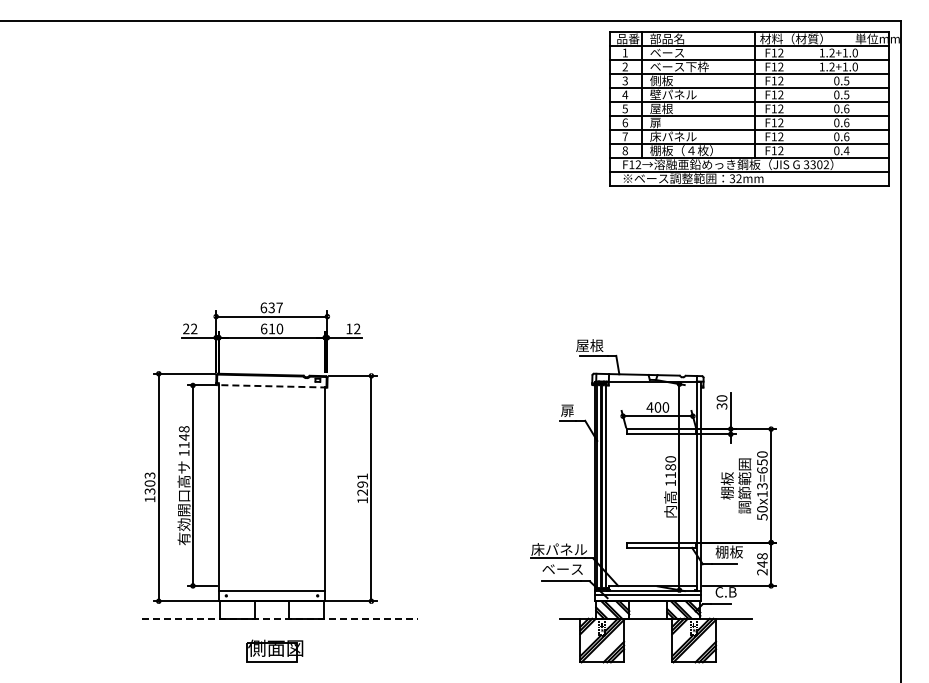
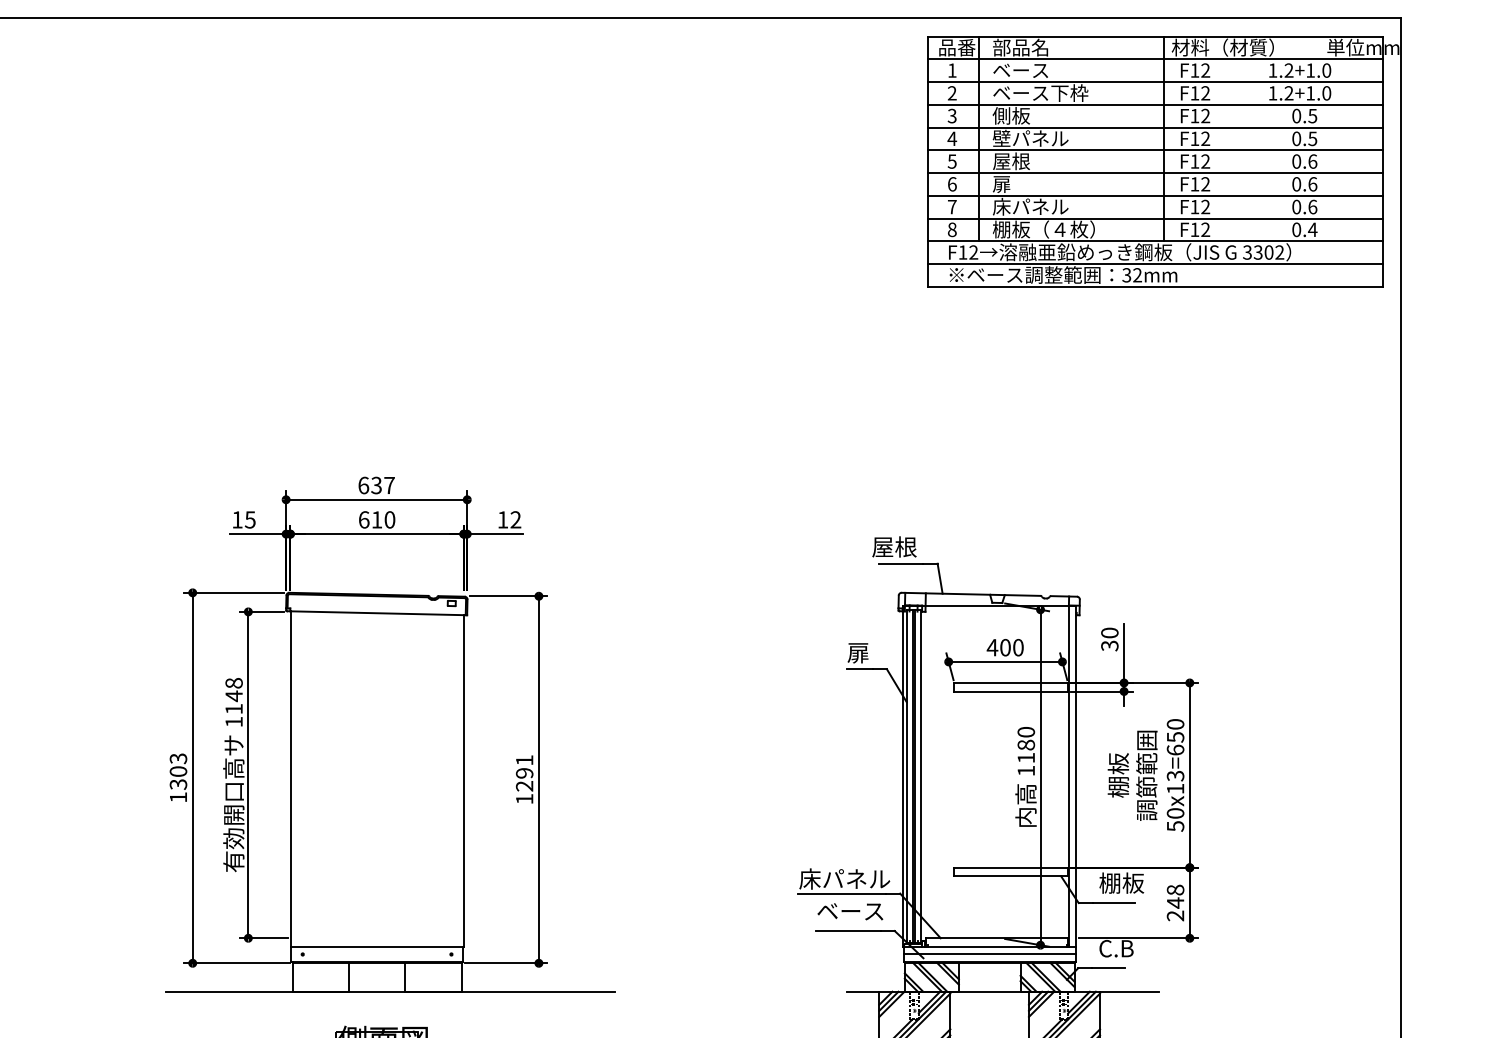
text: (190, 328) -> (244, 519), 22 -> 15
line: (271, 386) -> (376, 613), dashed -> solid
line: (280, 618) -> (390, 991), dashed -> solid

